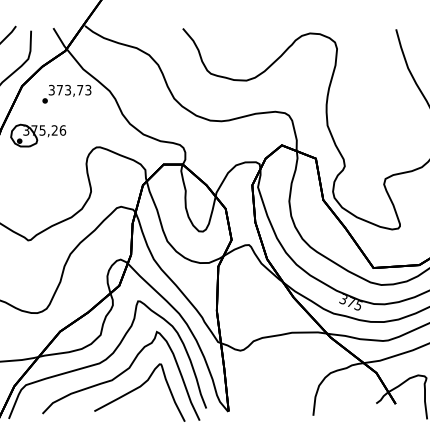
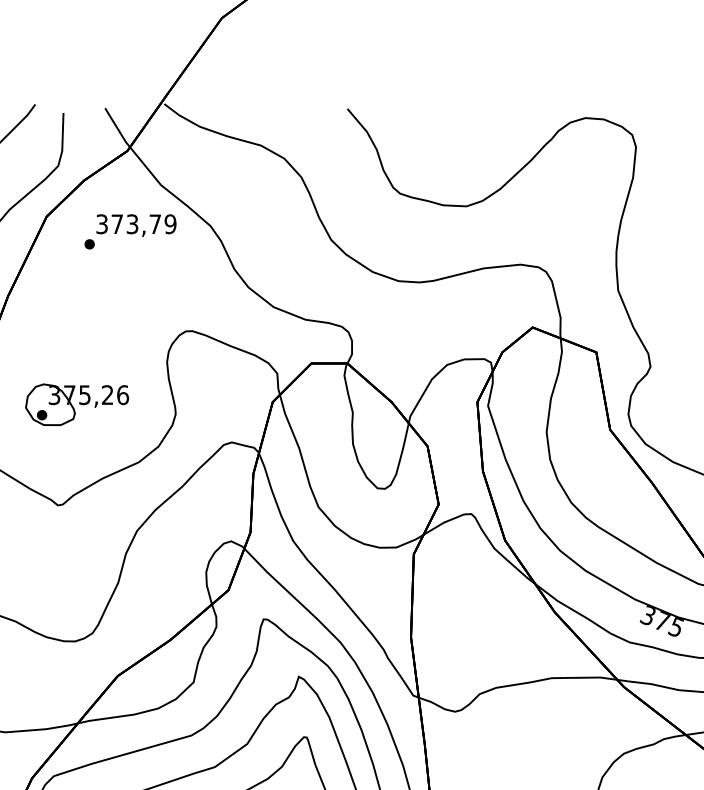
text: (88, 90) -> (170, 224), 373,73 -> 373,79
part: (38, 135) -> (77, 404), moved

